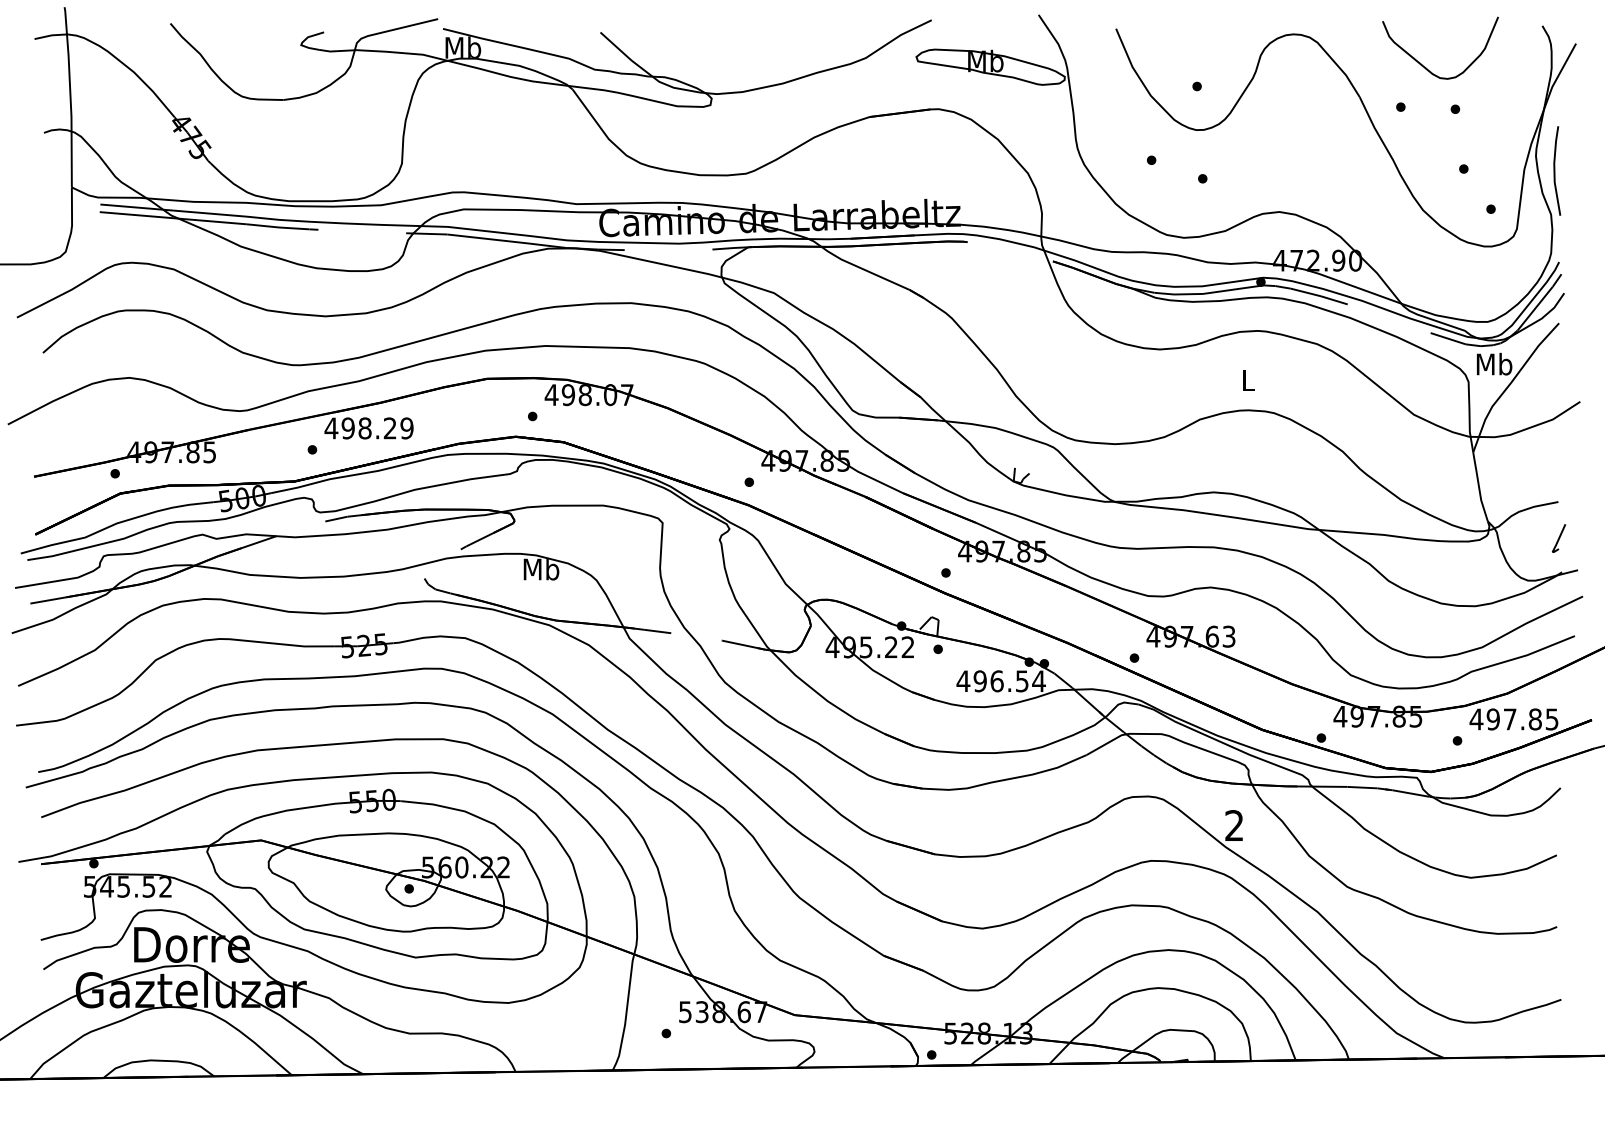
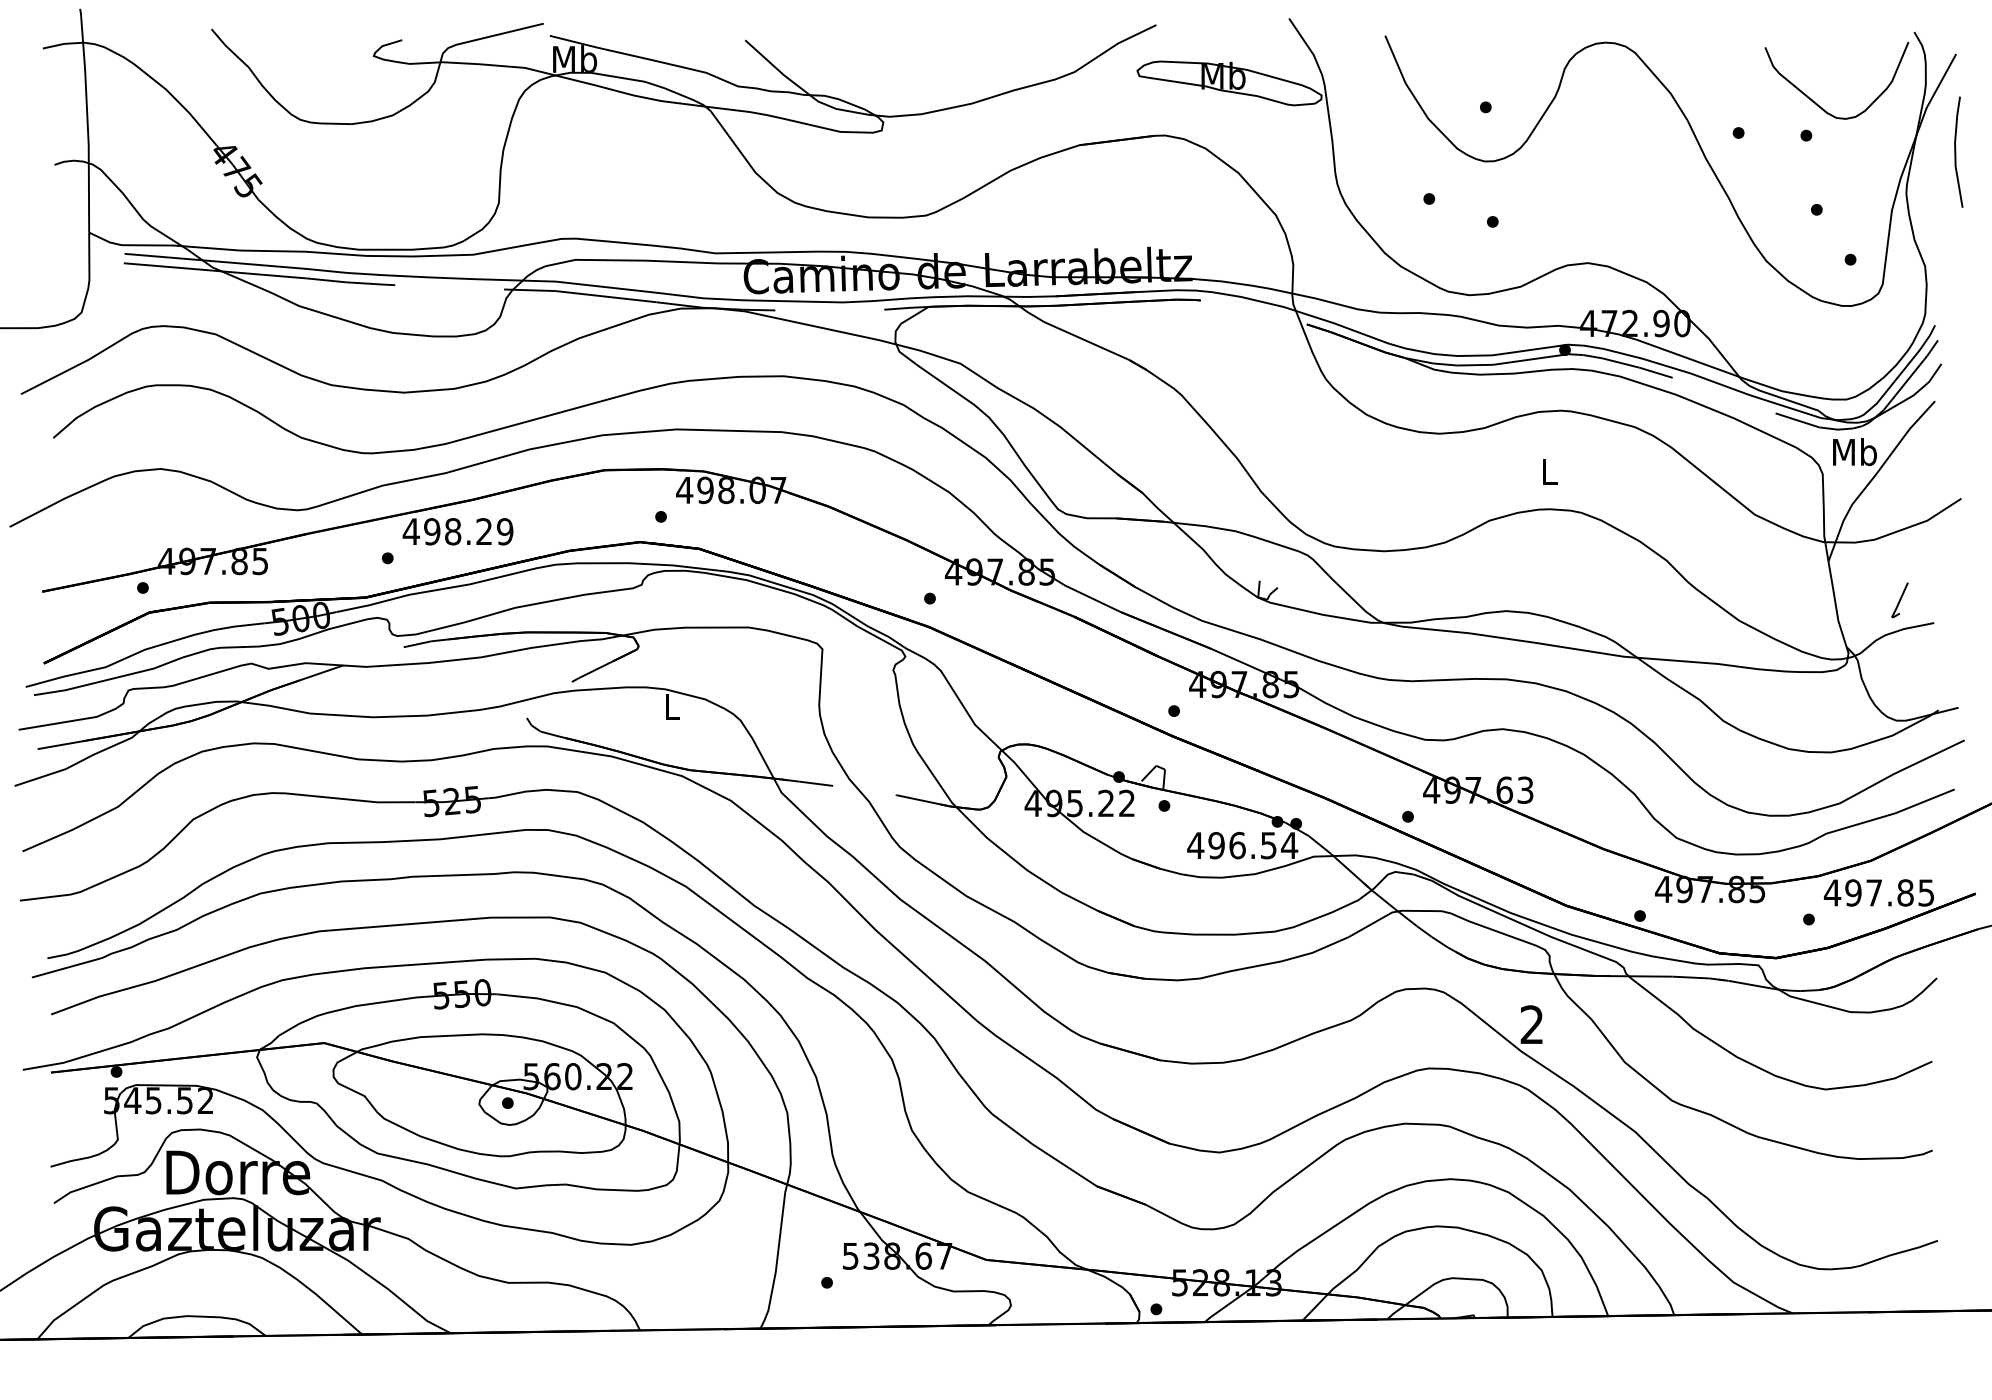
curve: (1424, 65) -> (1816, 102), moved
line: (1555, 170) -> (1956, 151), moved
line: (1558, 538) -> (1899, 600), moved
text: (541, 569) -> (672, 706), Mb -> L

